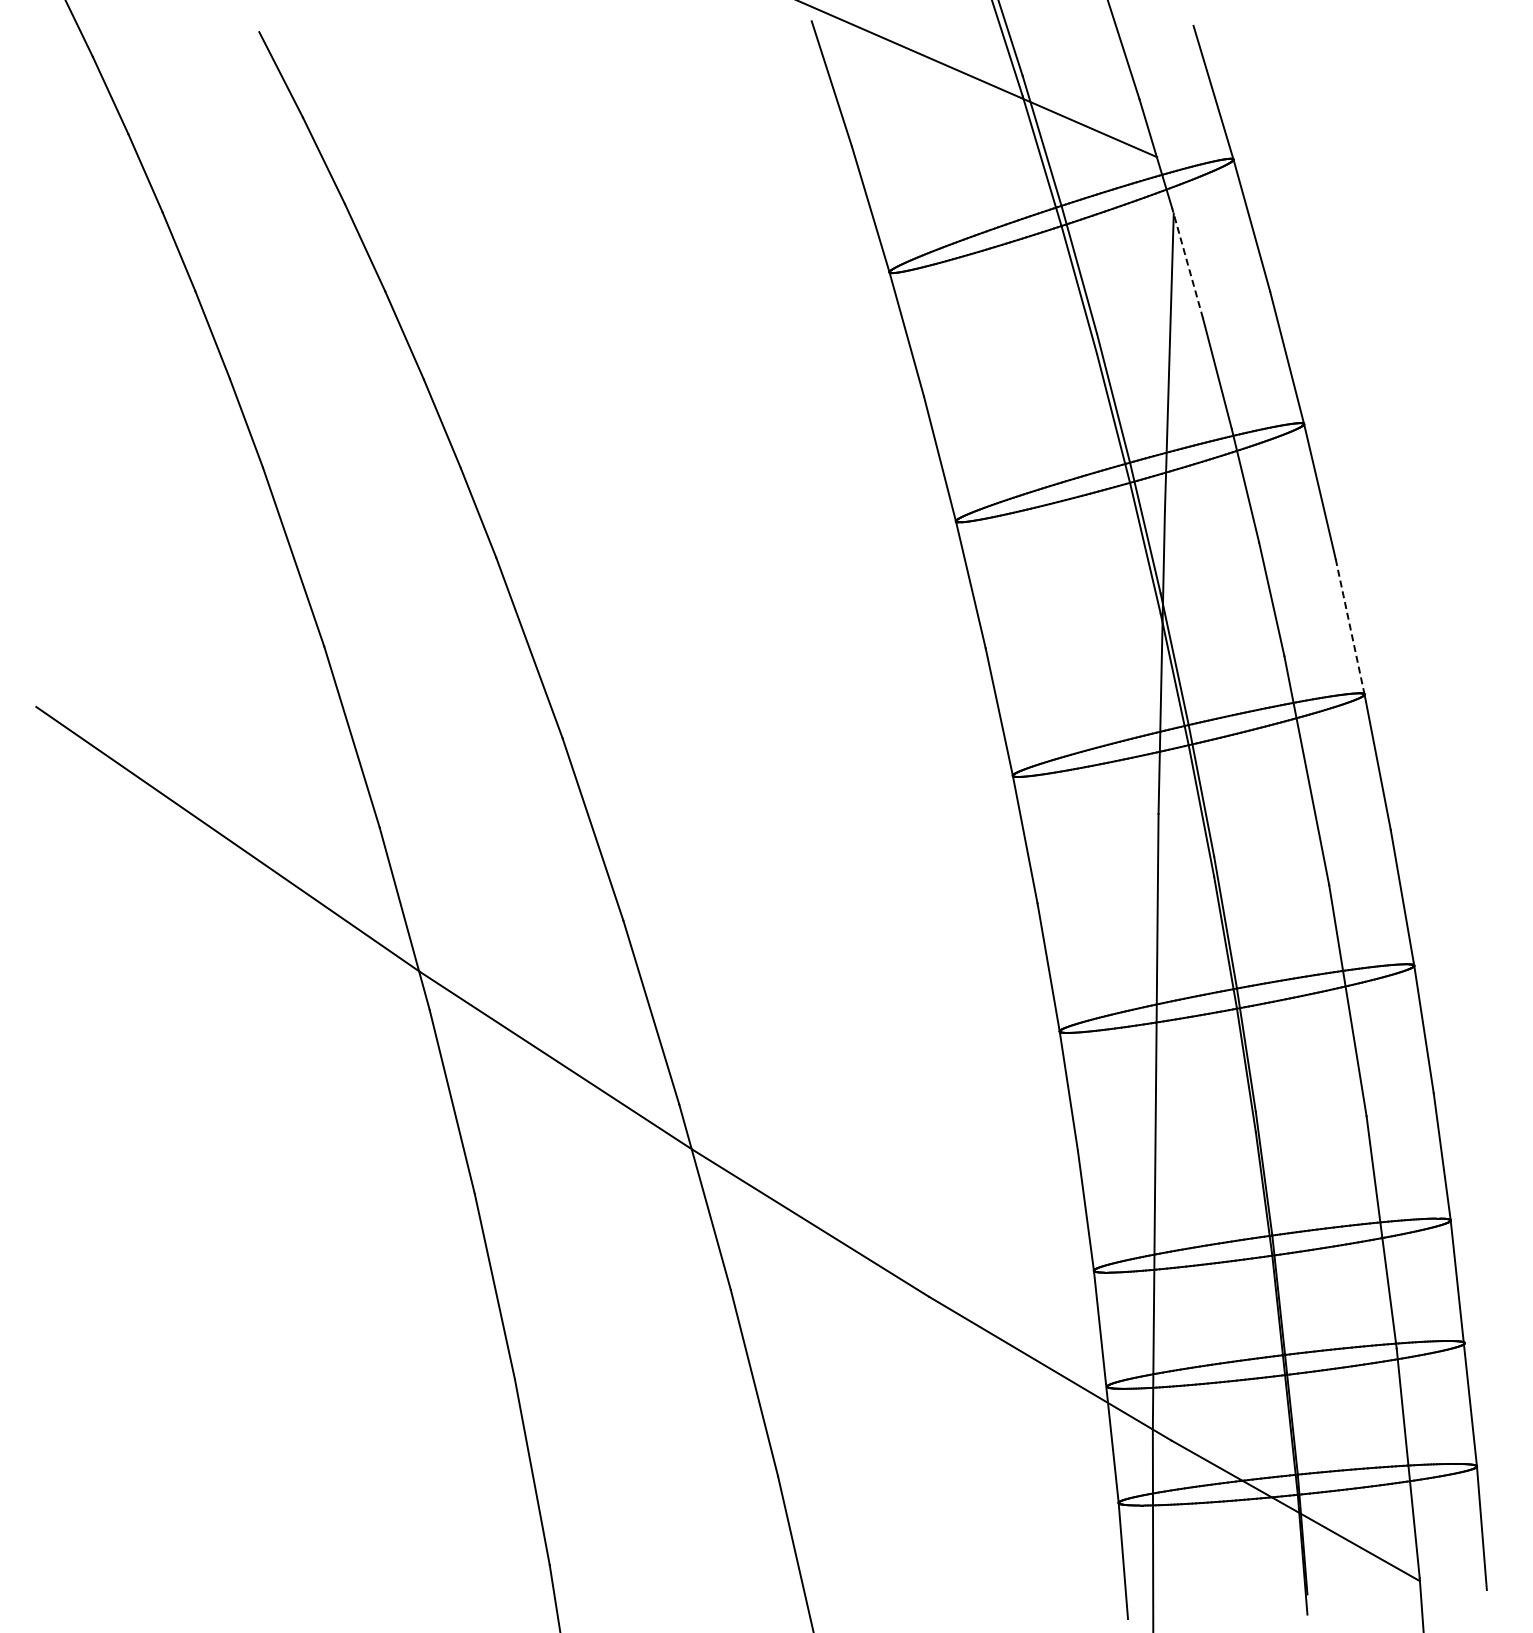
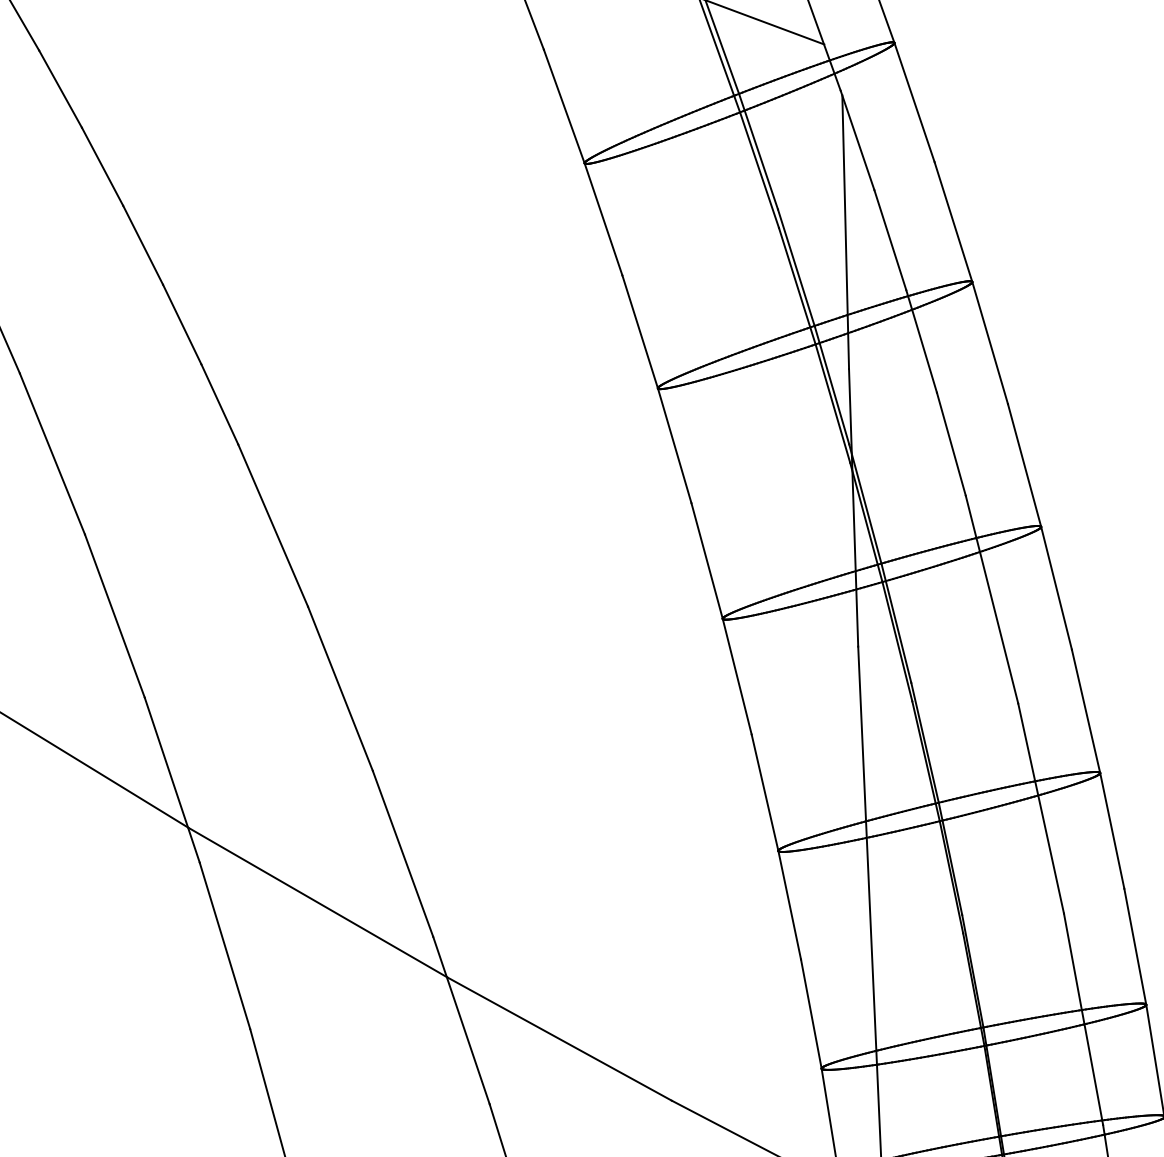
line: (1187, 263) -> (857, 140), dashed -> solid
line: (1350, 627) -> (1024, 466), dashed -> solid

